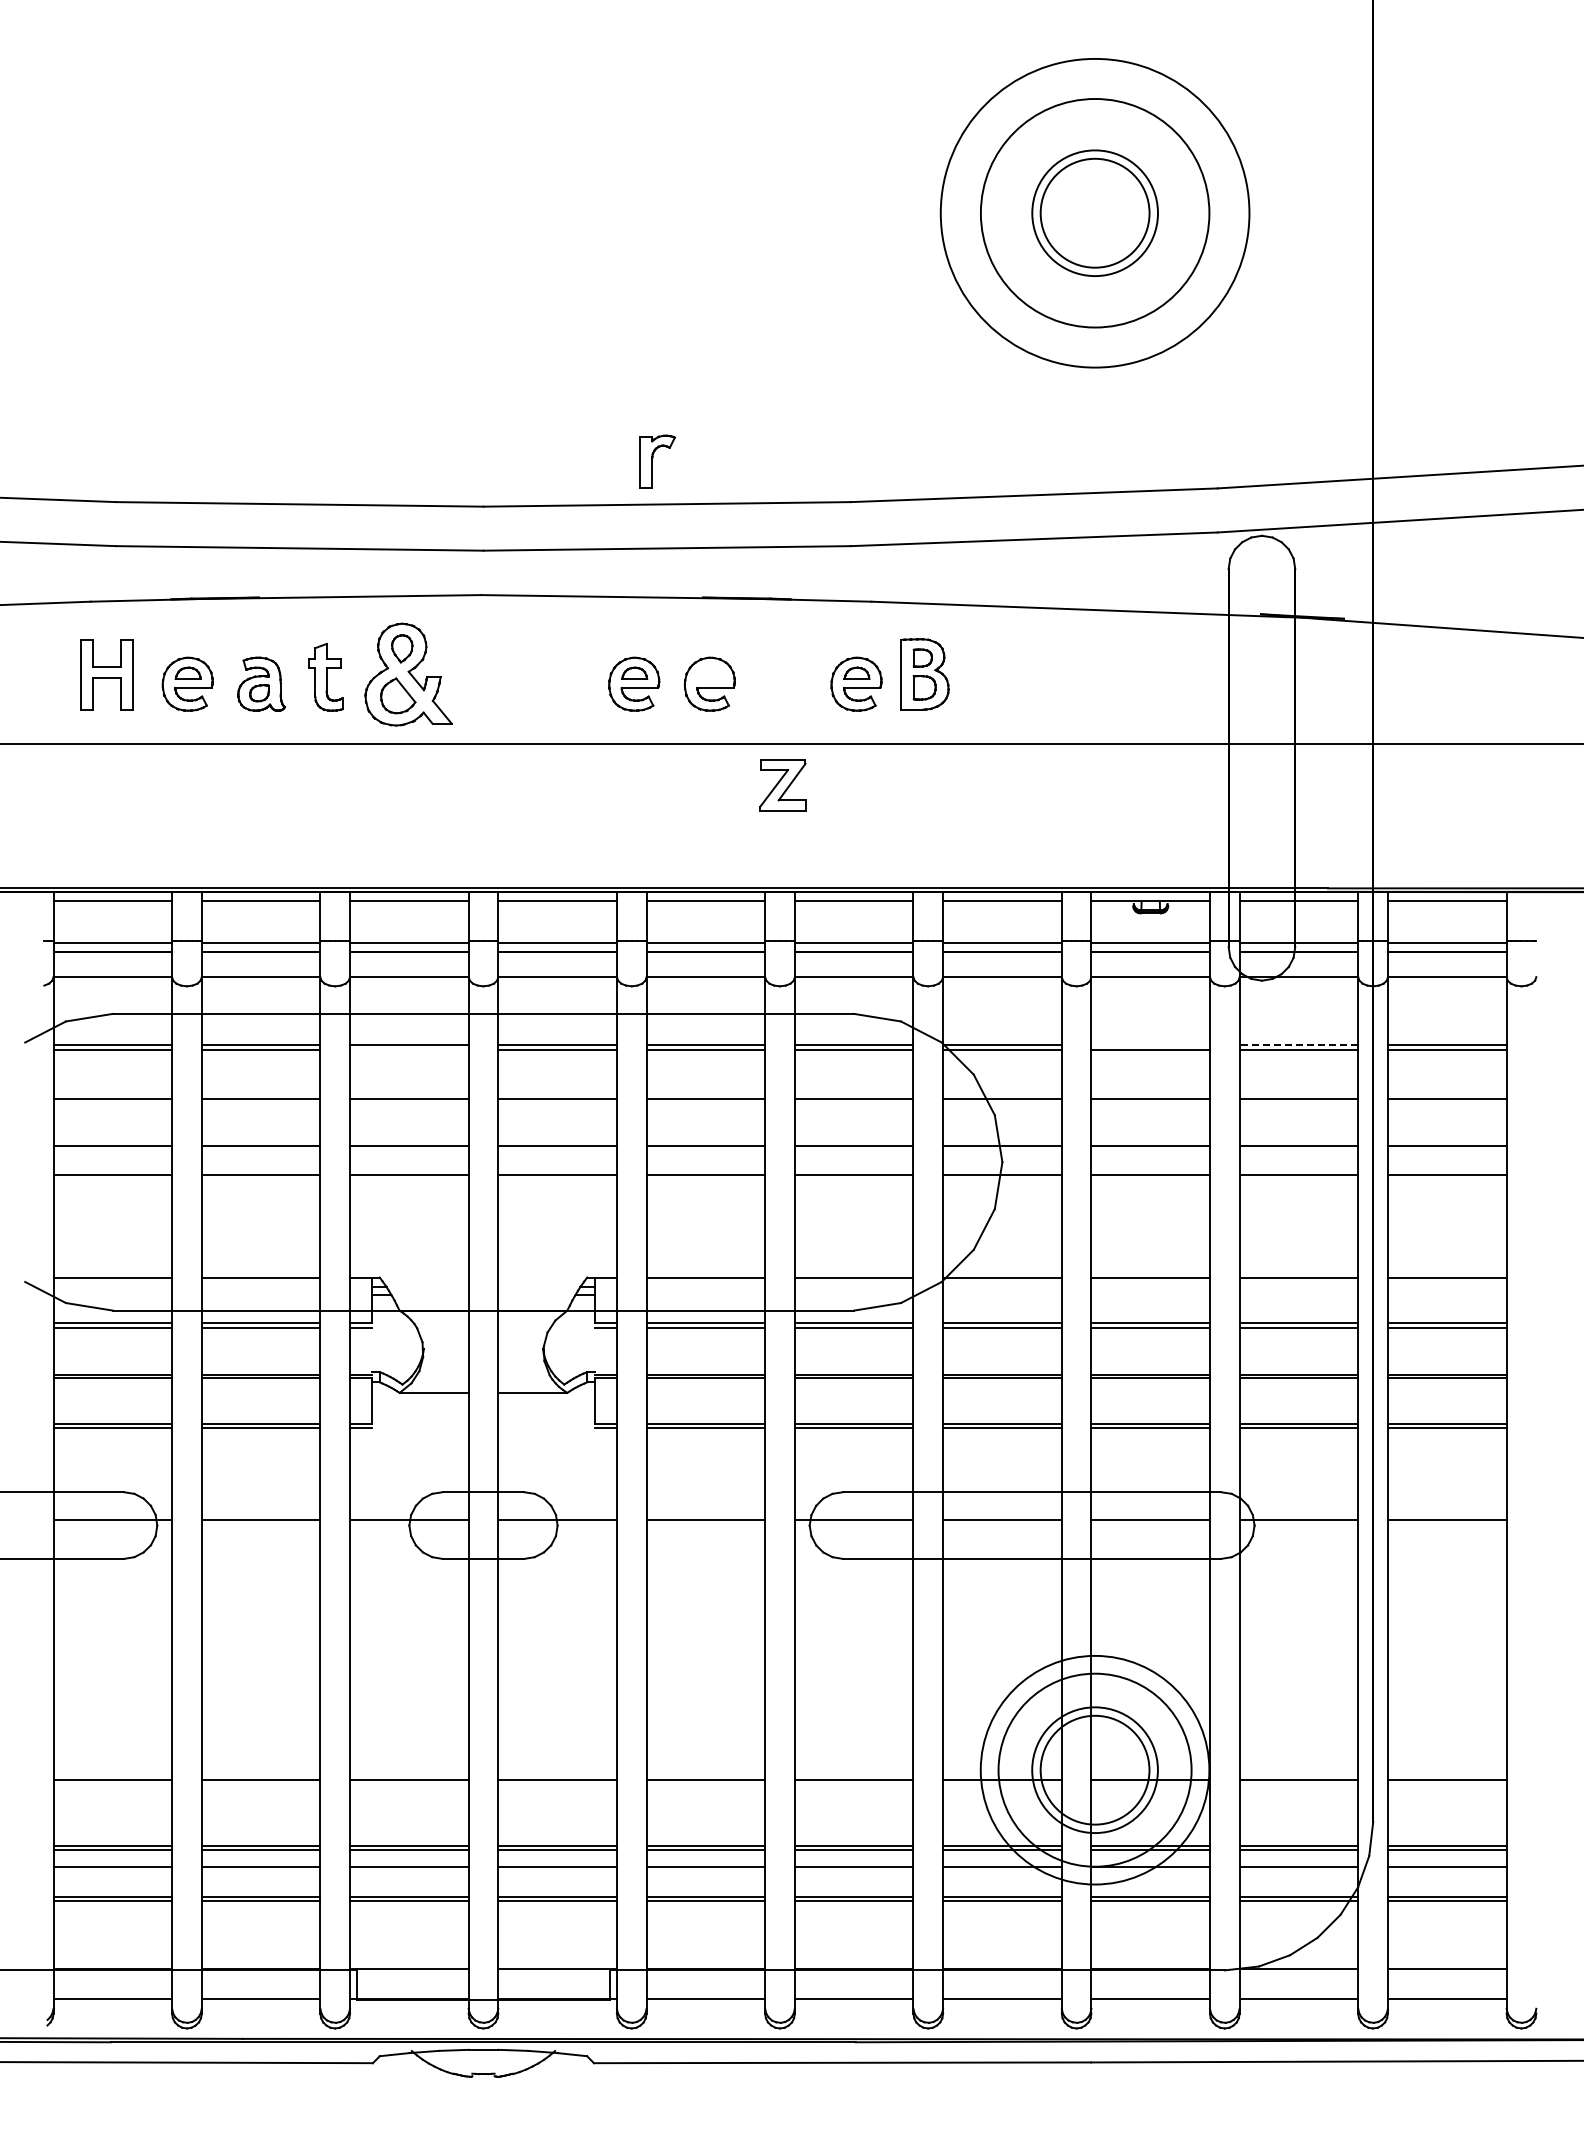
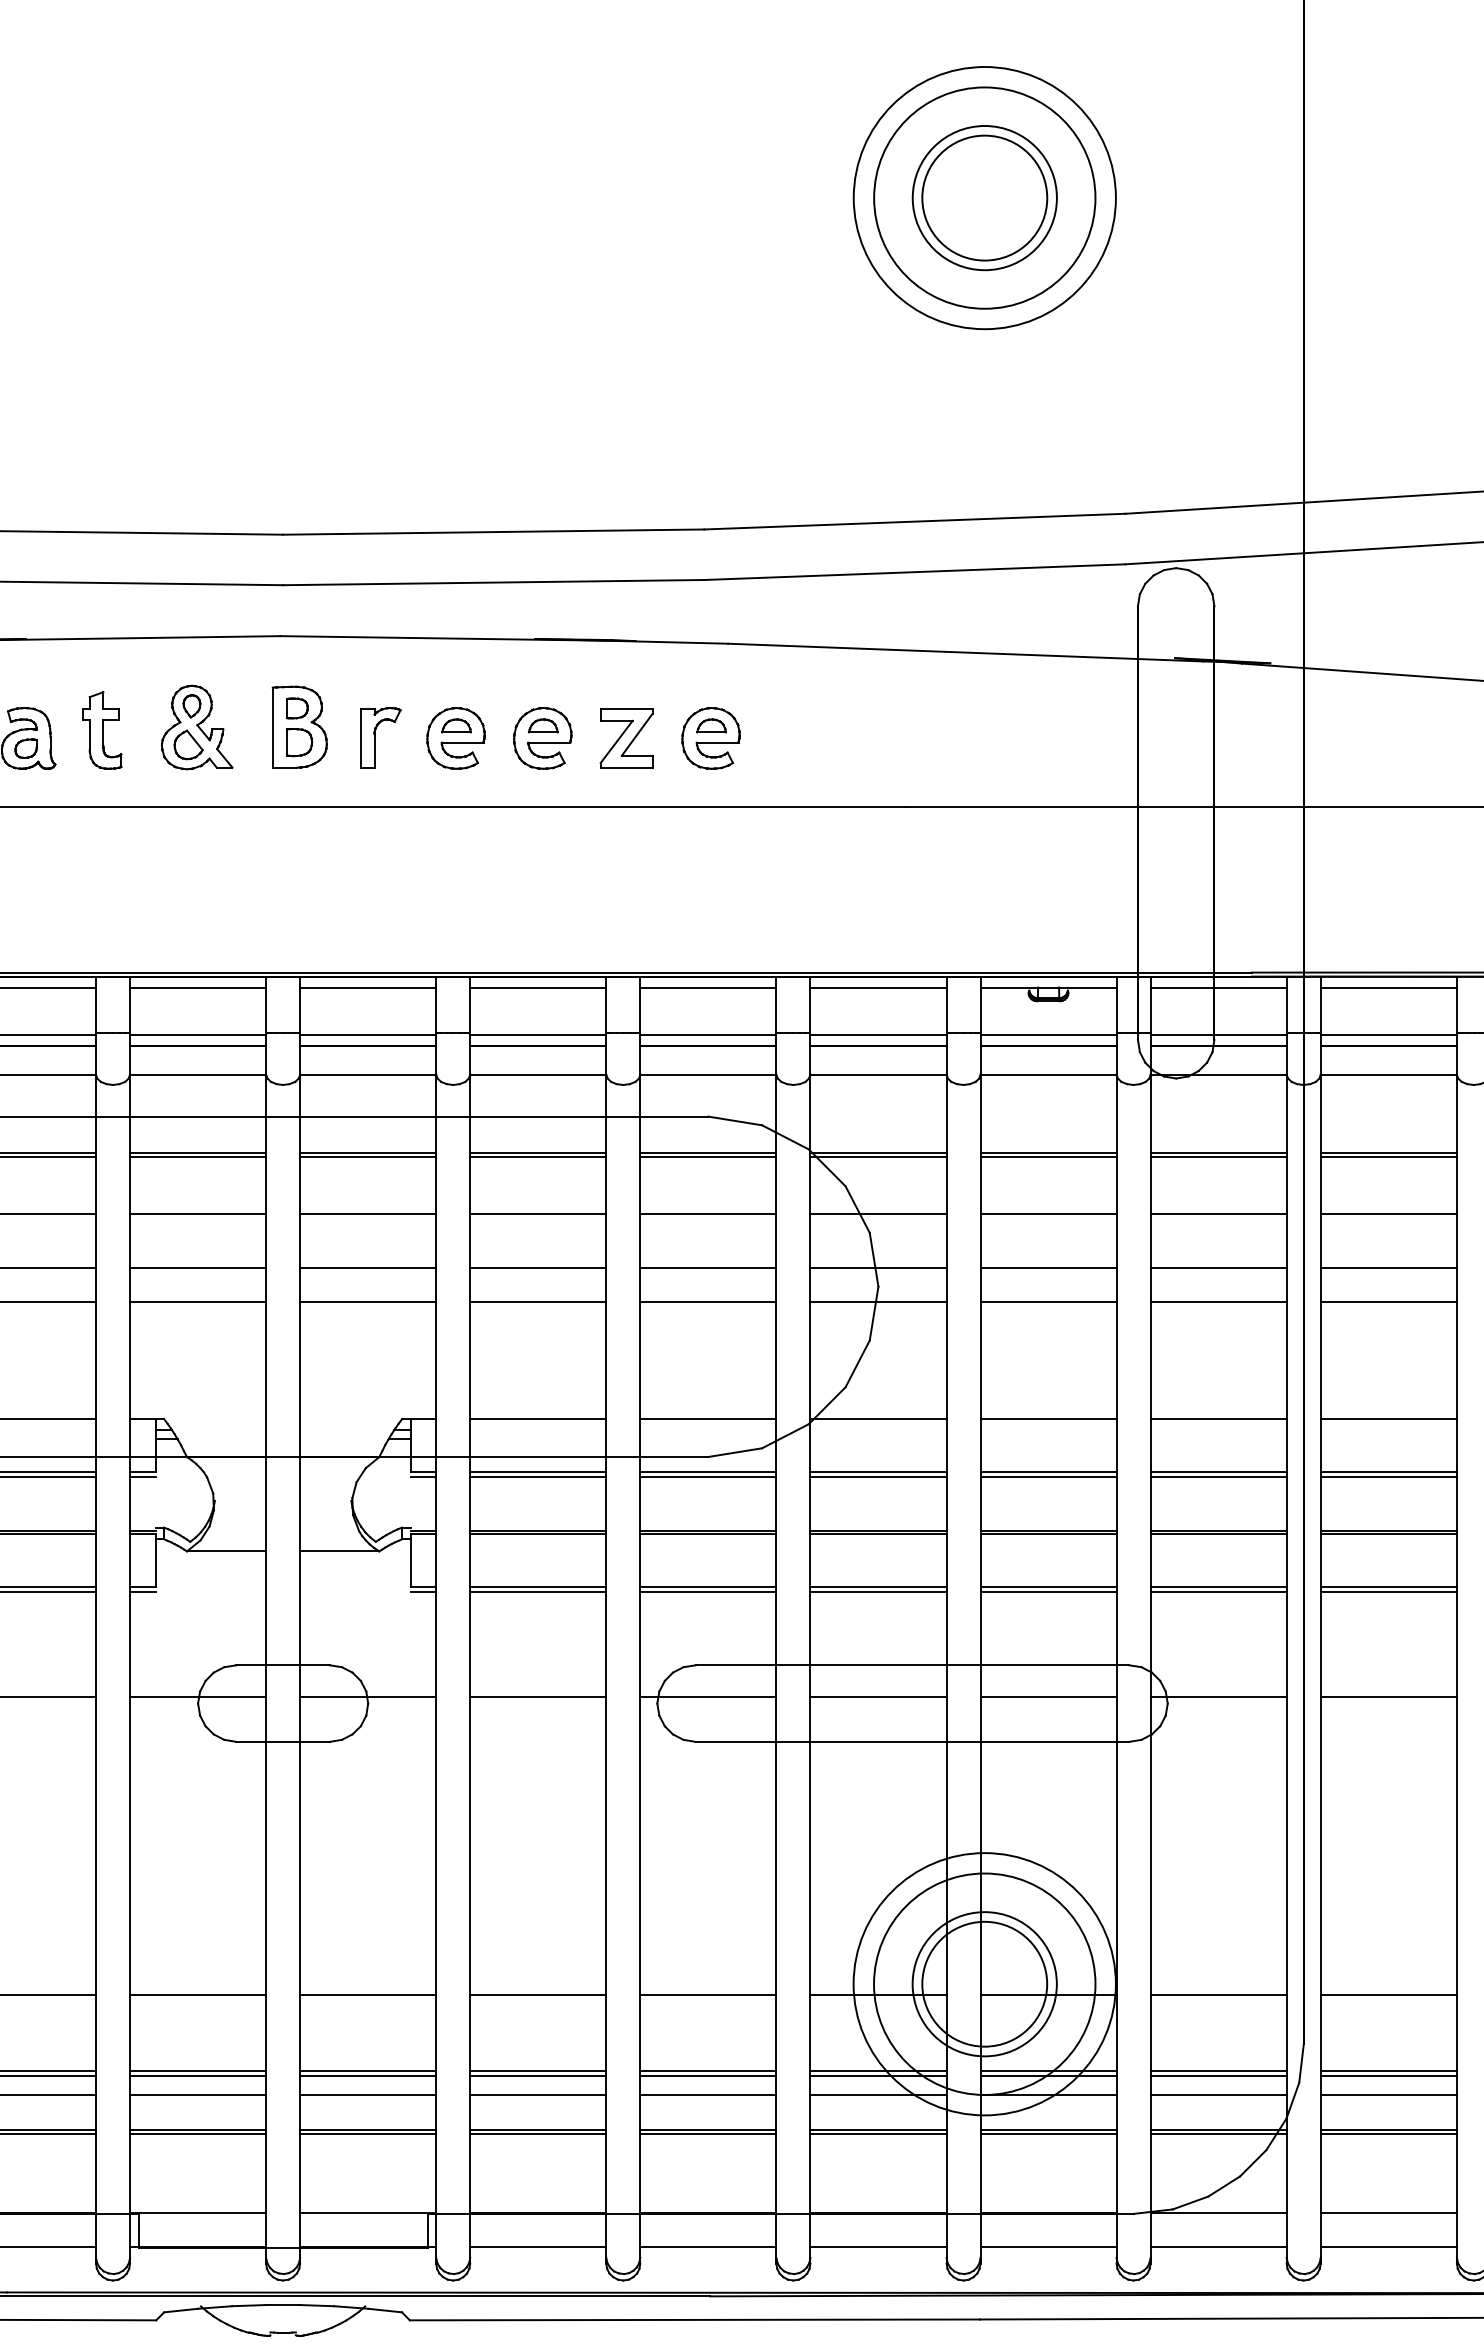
circle: (1094, 212) -> (984, 197), size x0.62
part: (657, 461) -> (380, 737), moved
part: (709, 672) -> (542, 724), added
part: (408, 674) -> (197, 727), size x0.71
part: (924, 674) -> (299, 727), moved
part: (782, 785) -> (626, 738), moved
line: (1150, 1045) -> (1048, 1152), added
line: (1298, 1045) -> (1218, 1152), dashed -> solid
line: (409, 1049) -> (198, 1157), added

